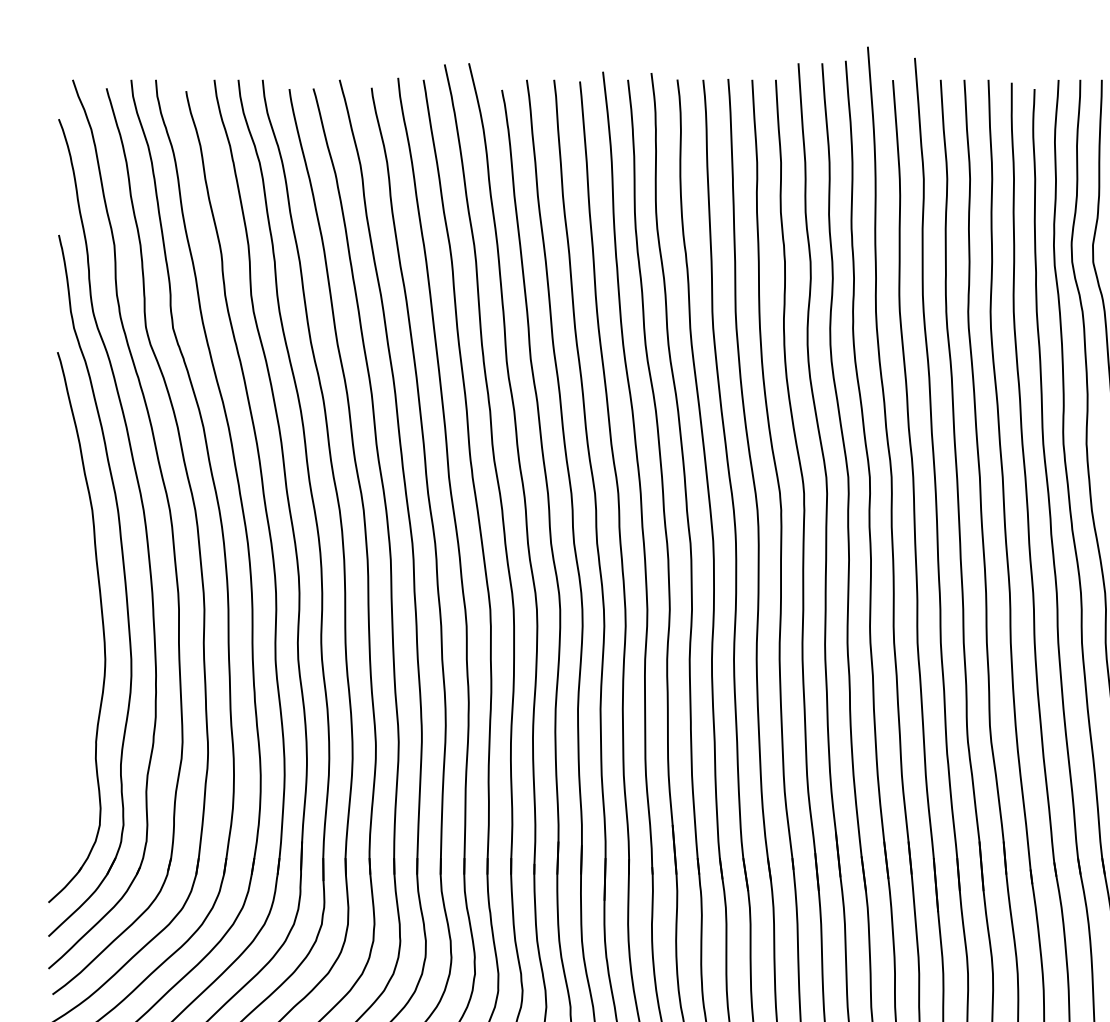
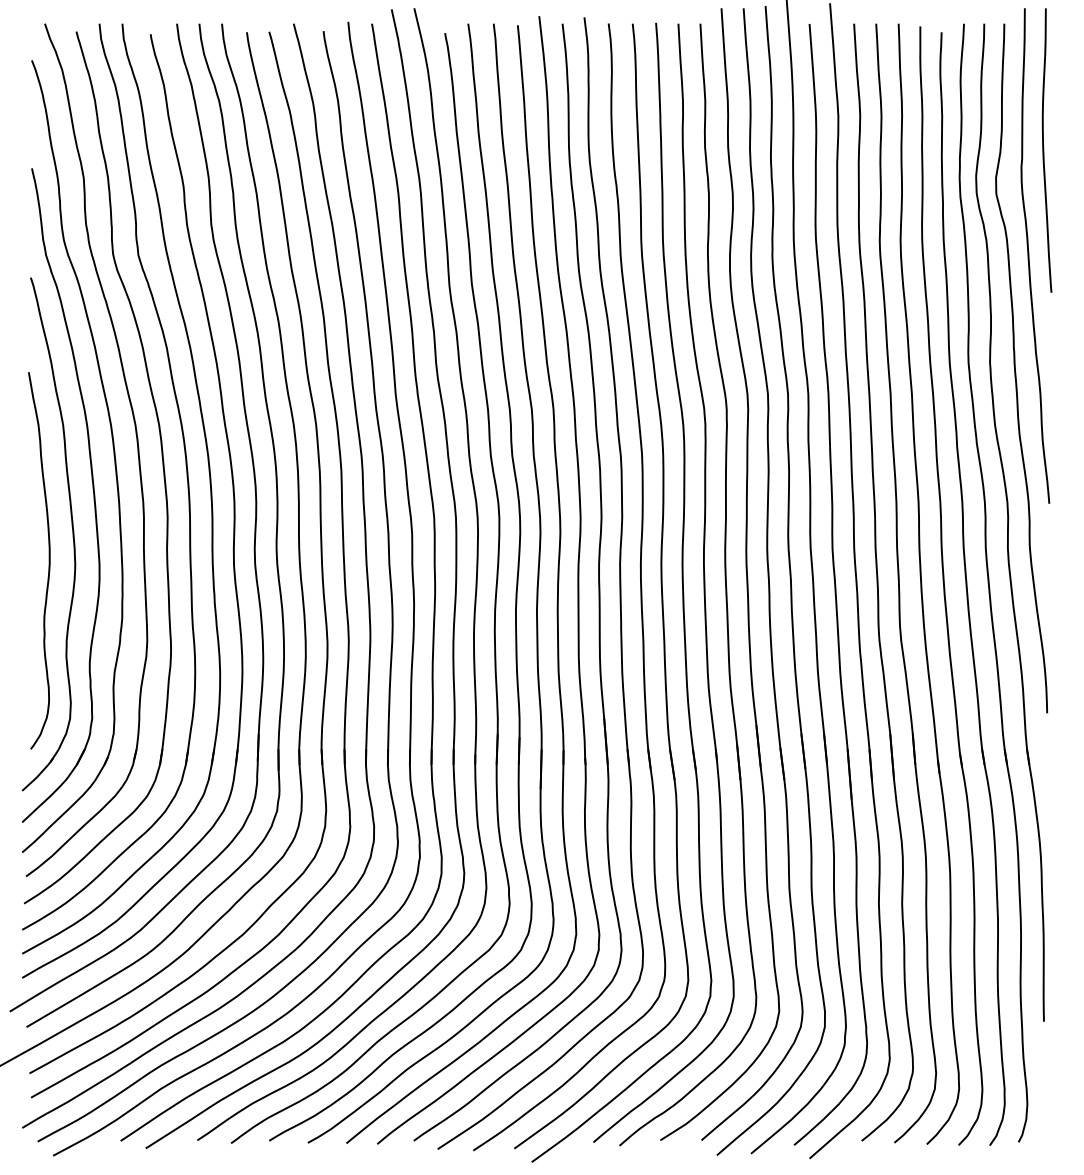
curve: (76, 655) -> (48, 560), added

